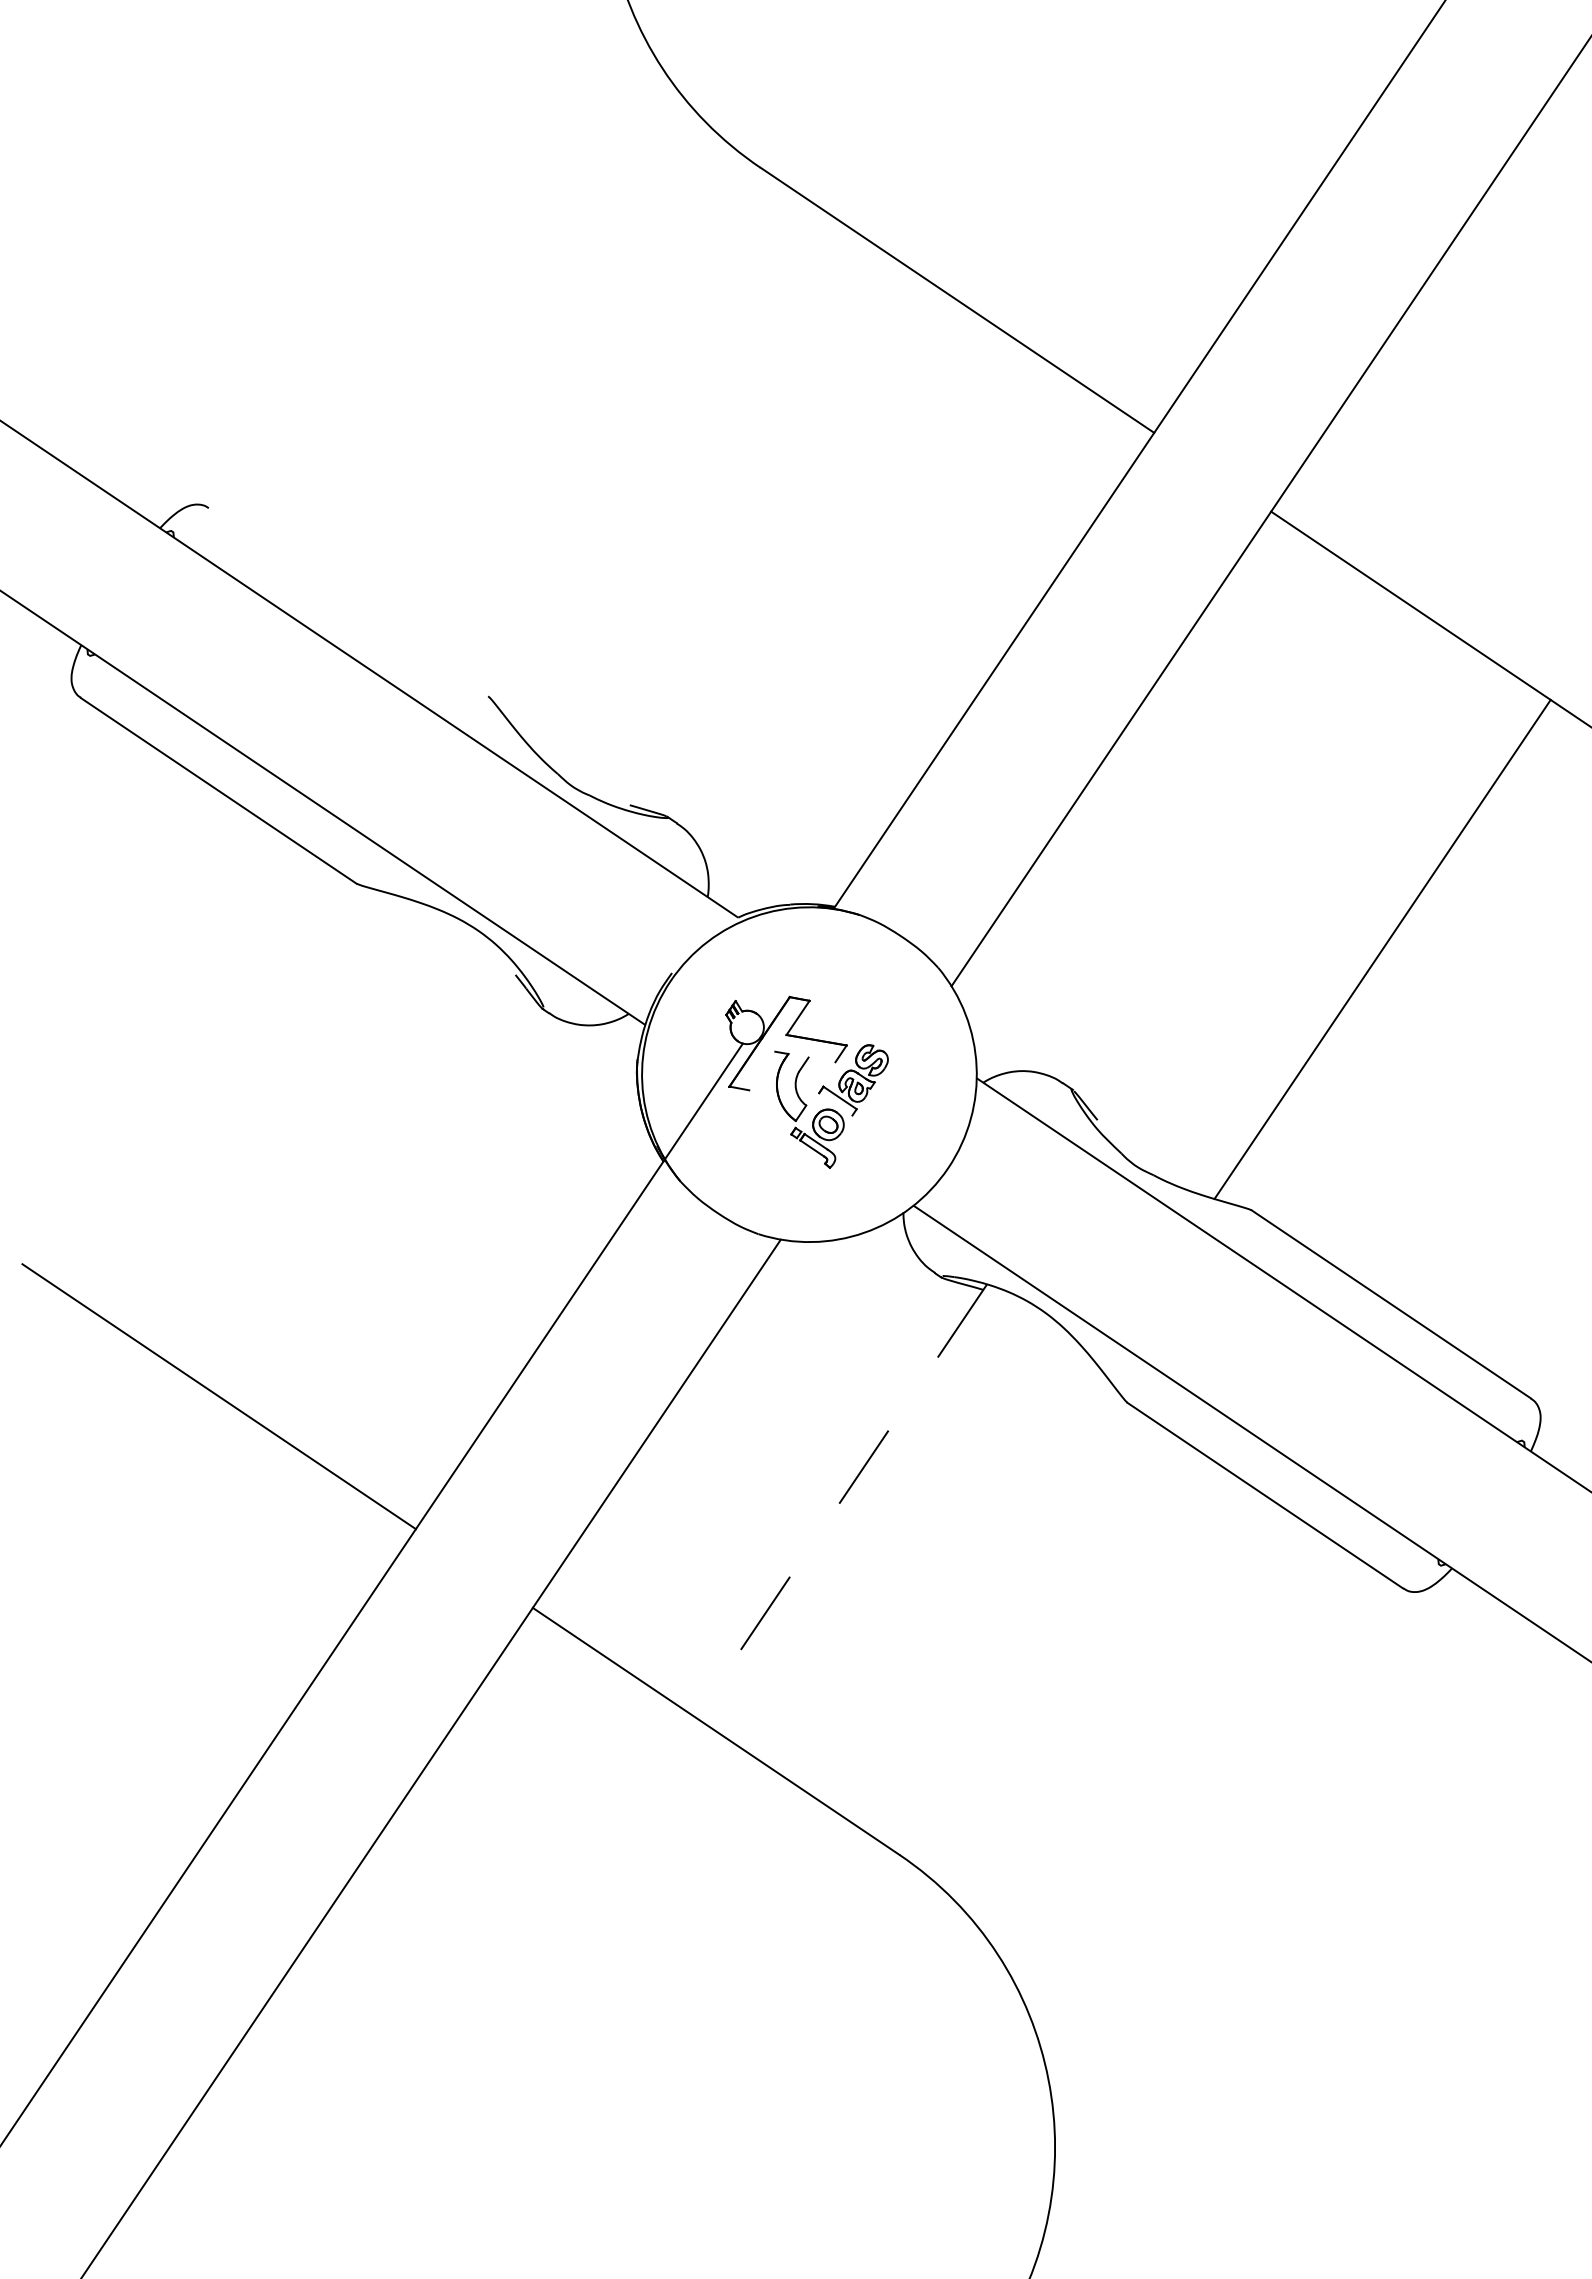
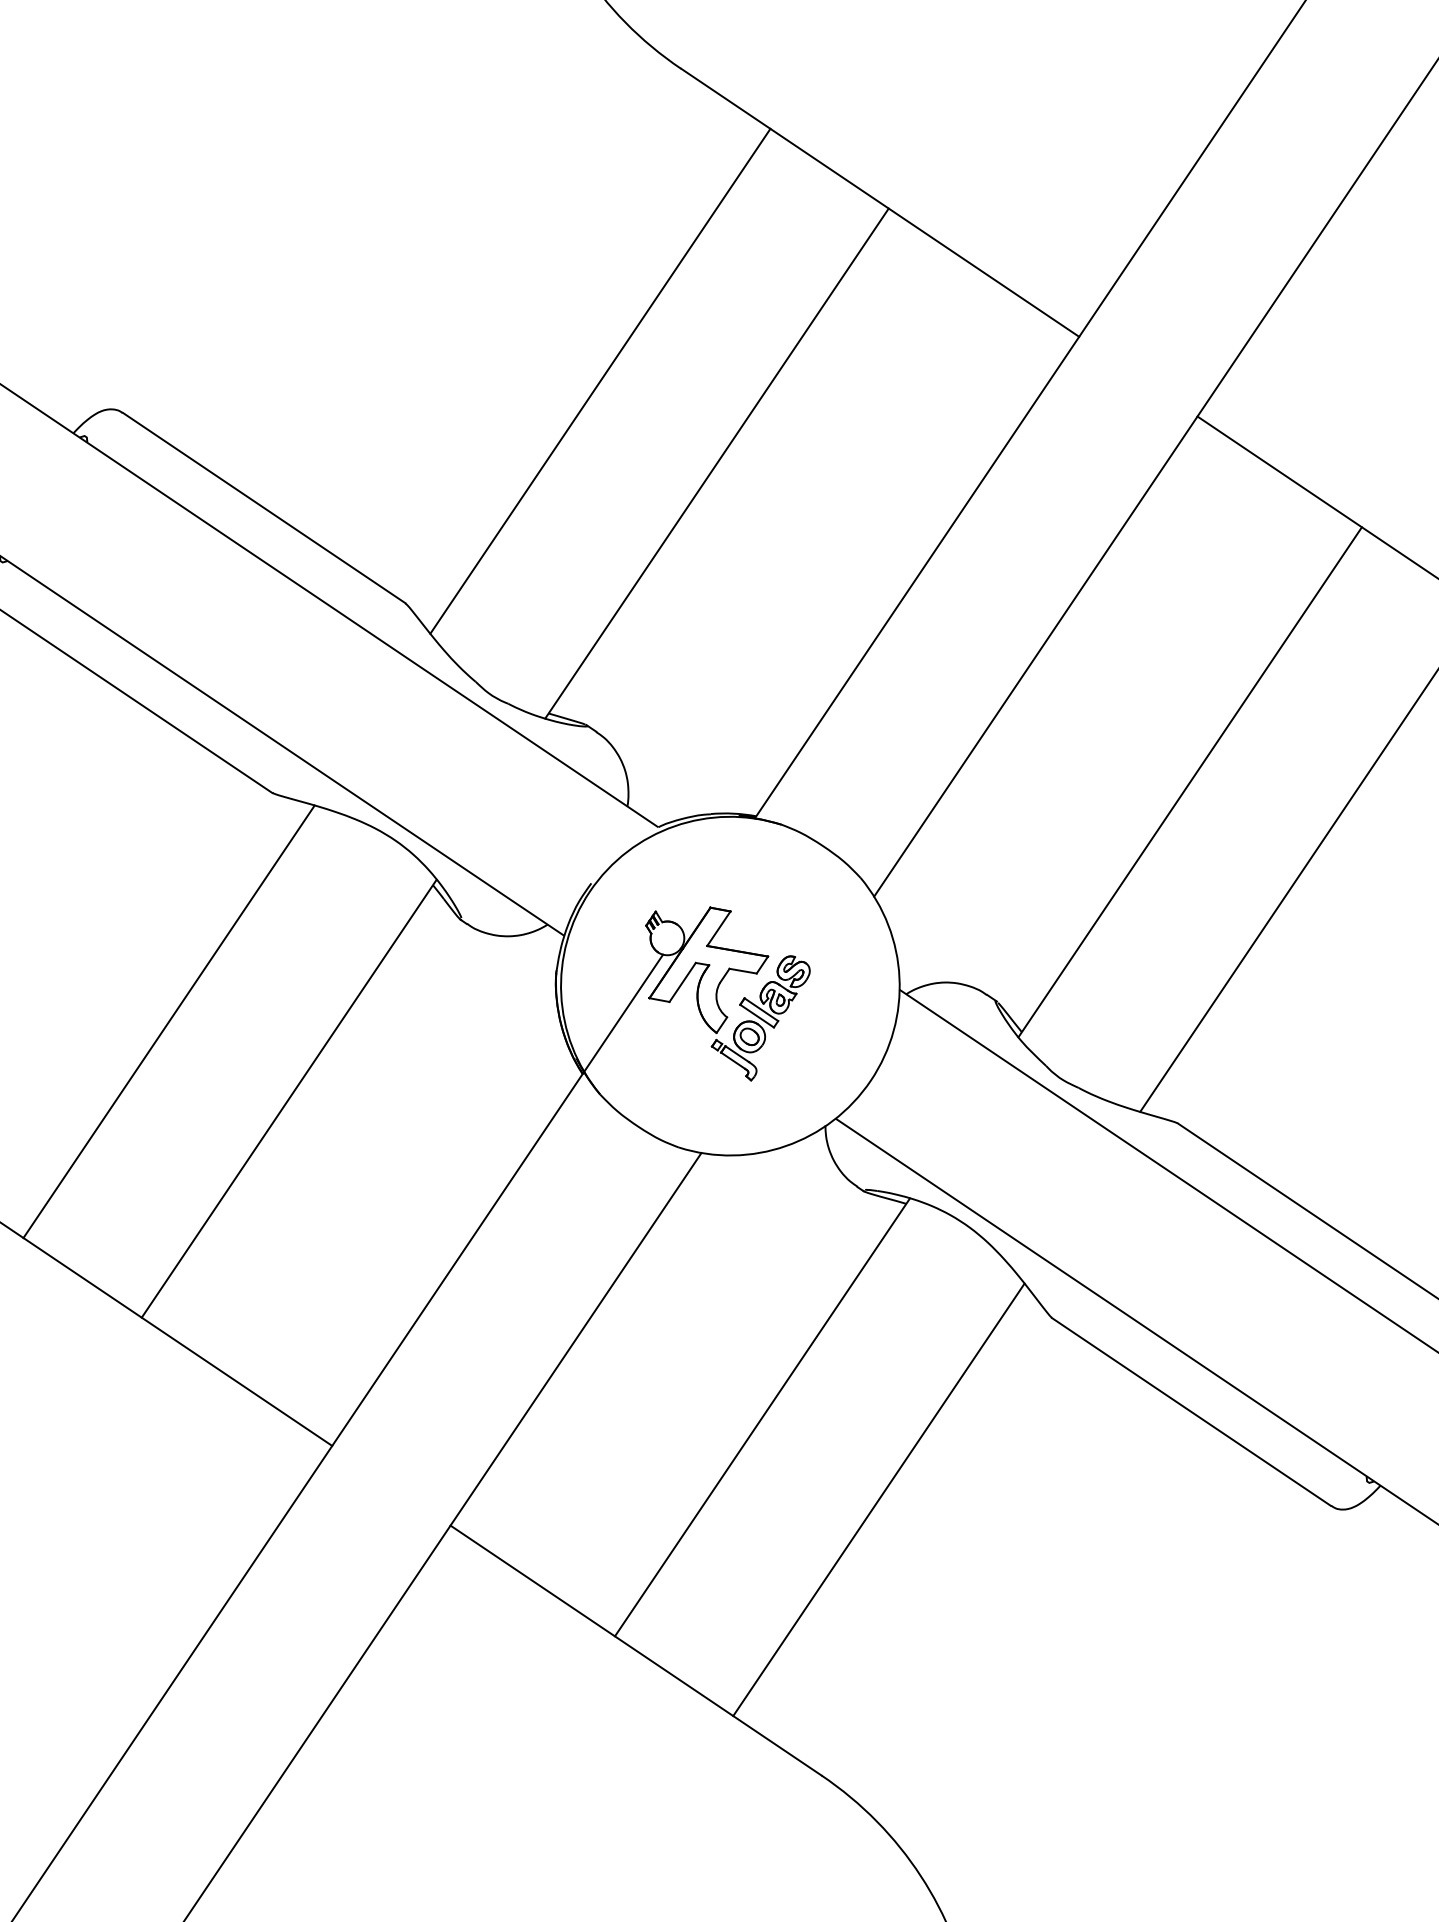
line: (680, 476) -> (599, 380), added
line: (795, 558) -> (716, 463), added
line: (348, 602) -> (264, 508), added
line: (1263, 873) -> (1189, 782), added
line: (821, 1059) -> (742, 970), added
line: (762, 1070) -> (682, 981), added
line: (835, 1104) -> (756, 1016), added
line: (254, 1109) -> (168, 1021), added
line: (373, 1185) -> (289, 1098), added
line: (841, 1500) -> (762, 1416), dashed -> solid
line: (956, 1582) -> (879, 1499), added

